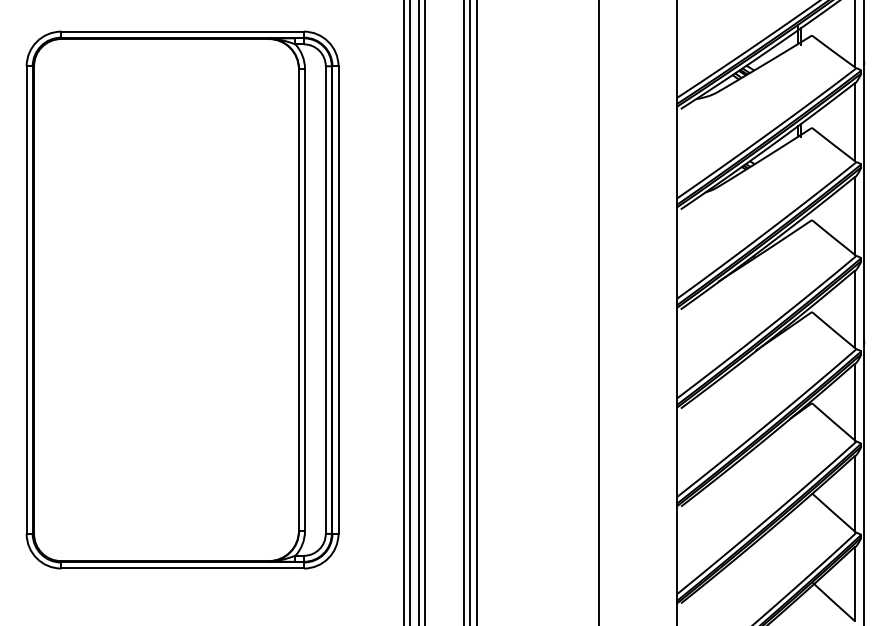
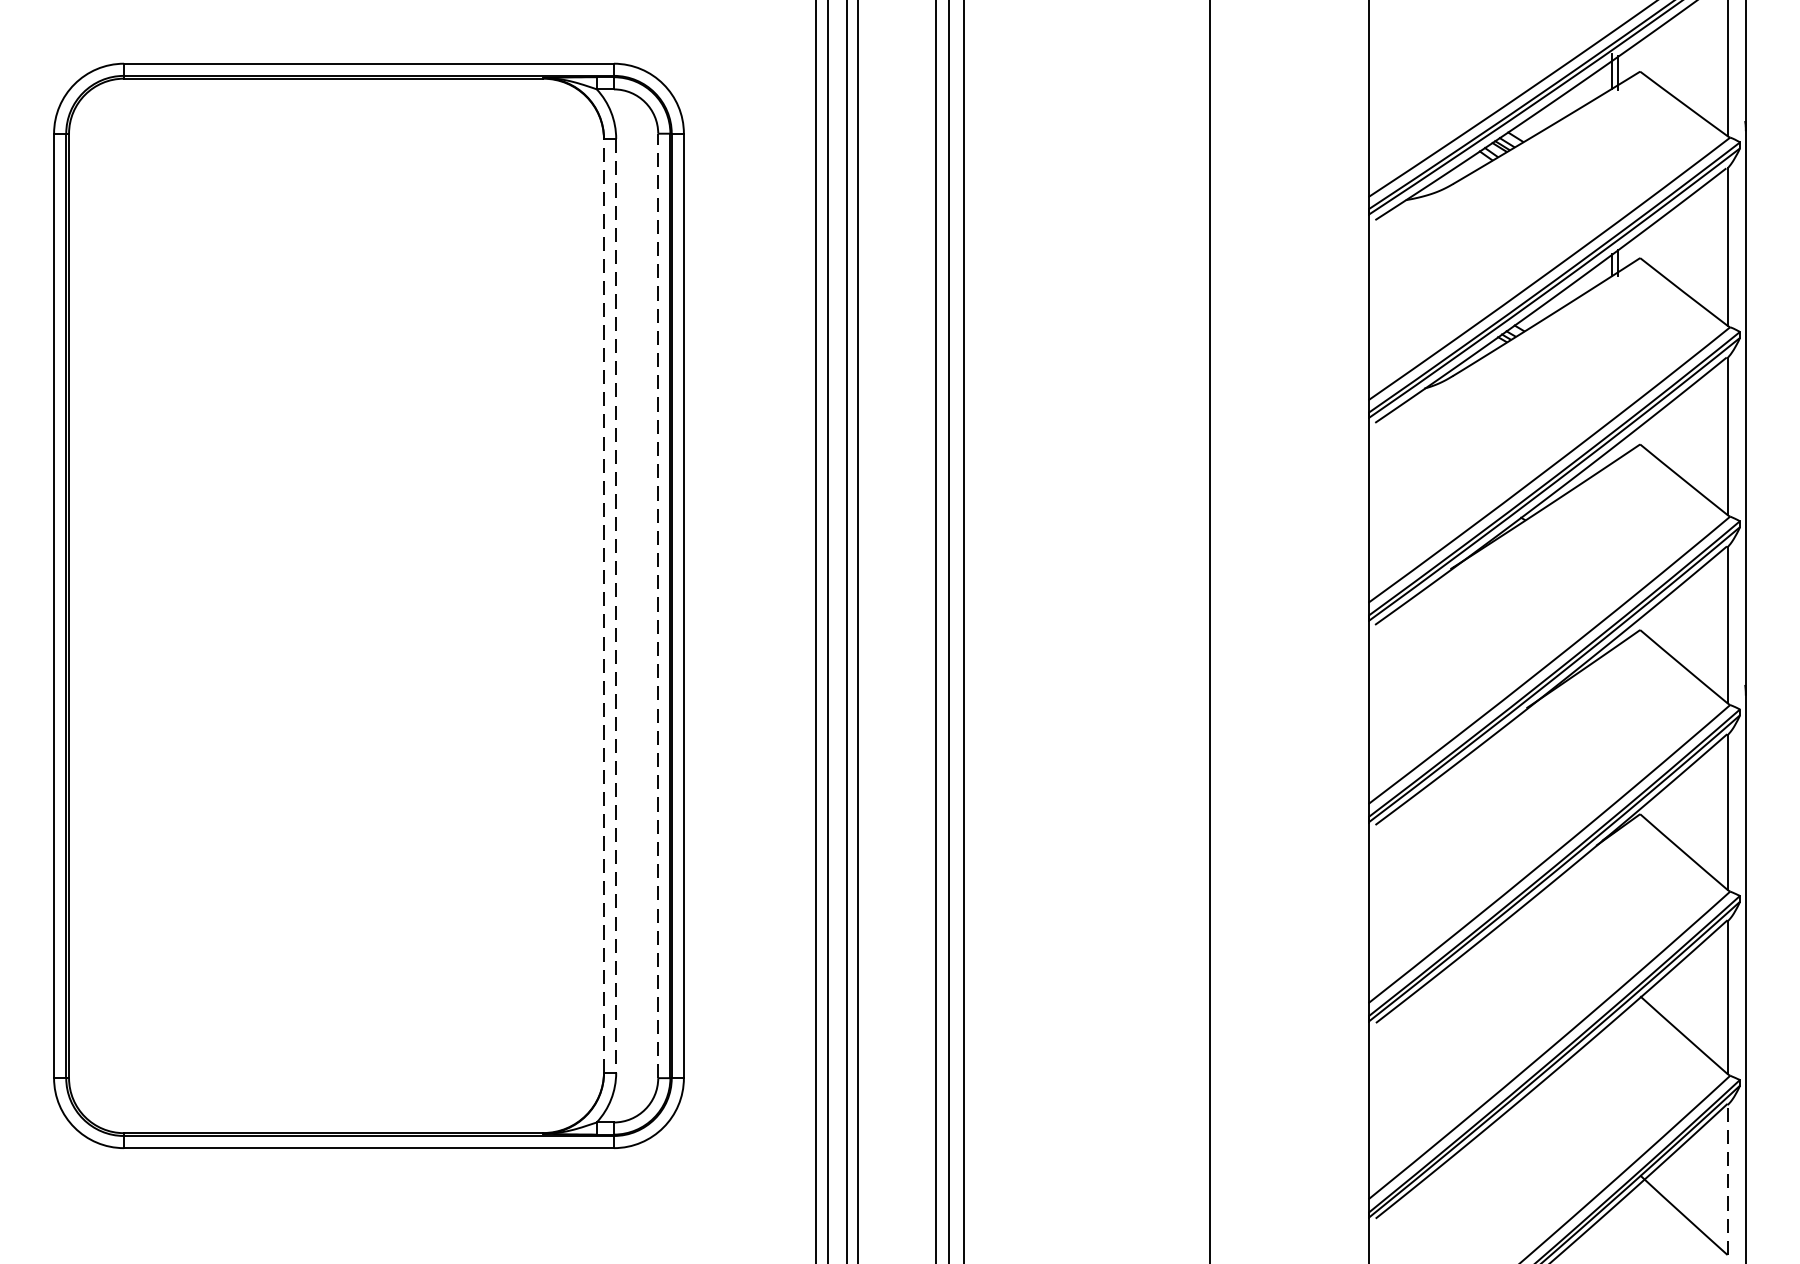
line: (298, 299) -> (603, 604), solid -> dashed
line: (305, 300) -> (617, 606), solid -> dashed
line: (325, 300) -> (657, 606), solid -> dashed
line: (855, 583) -> (1728, 1178), solid -> dashed

